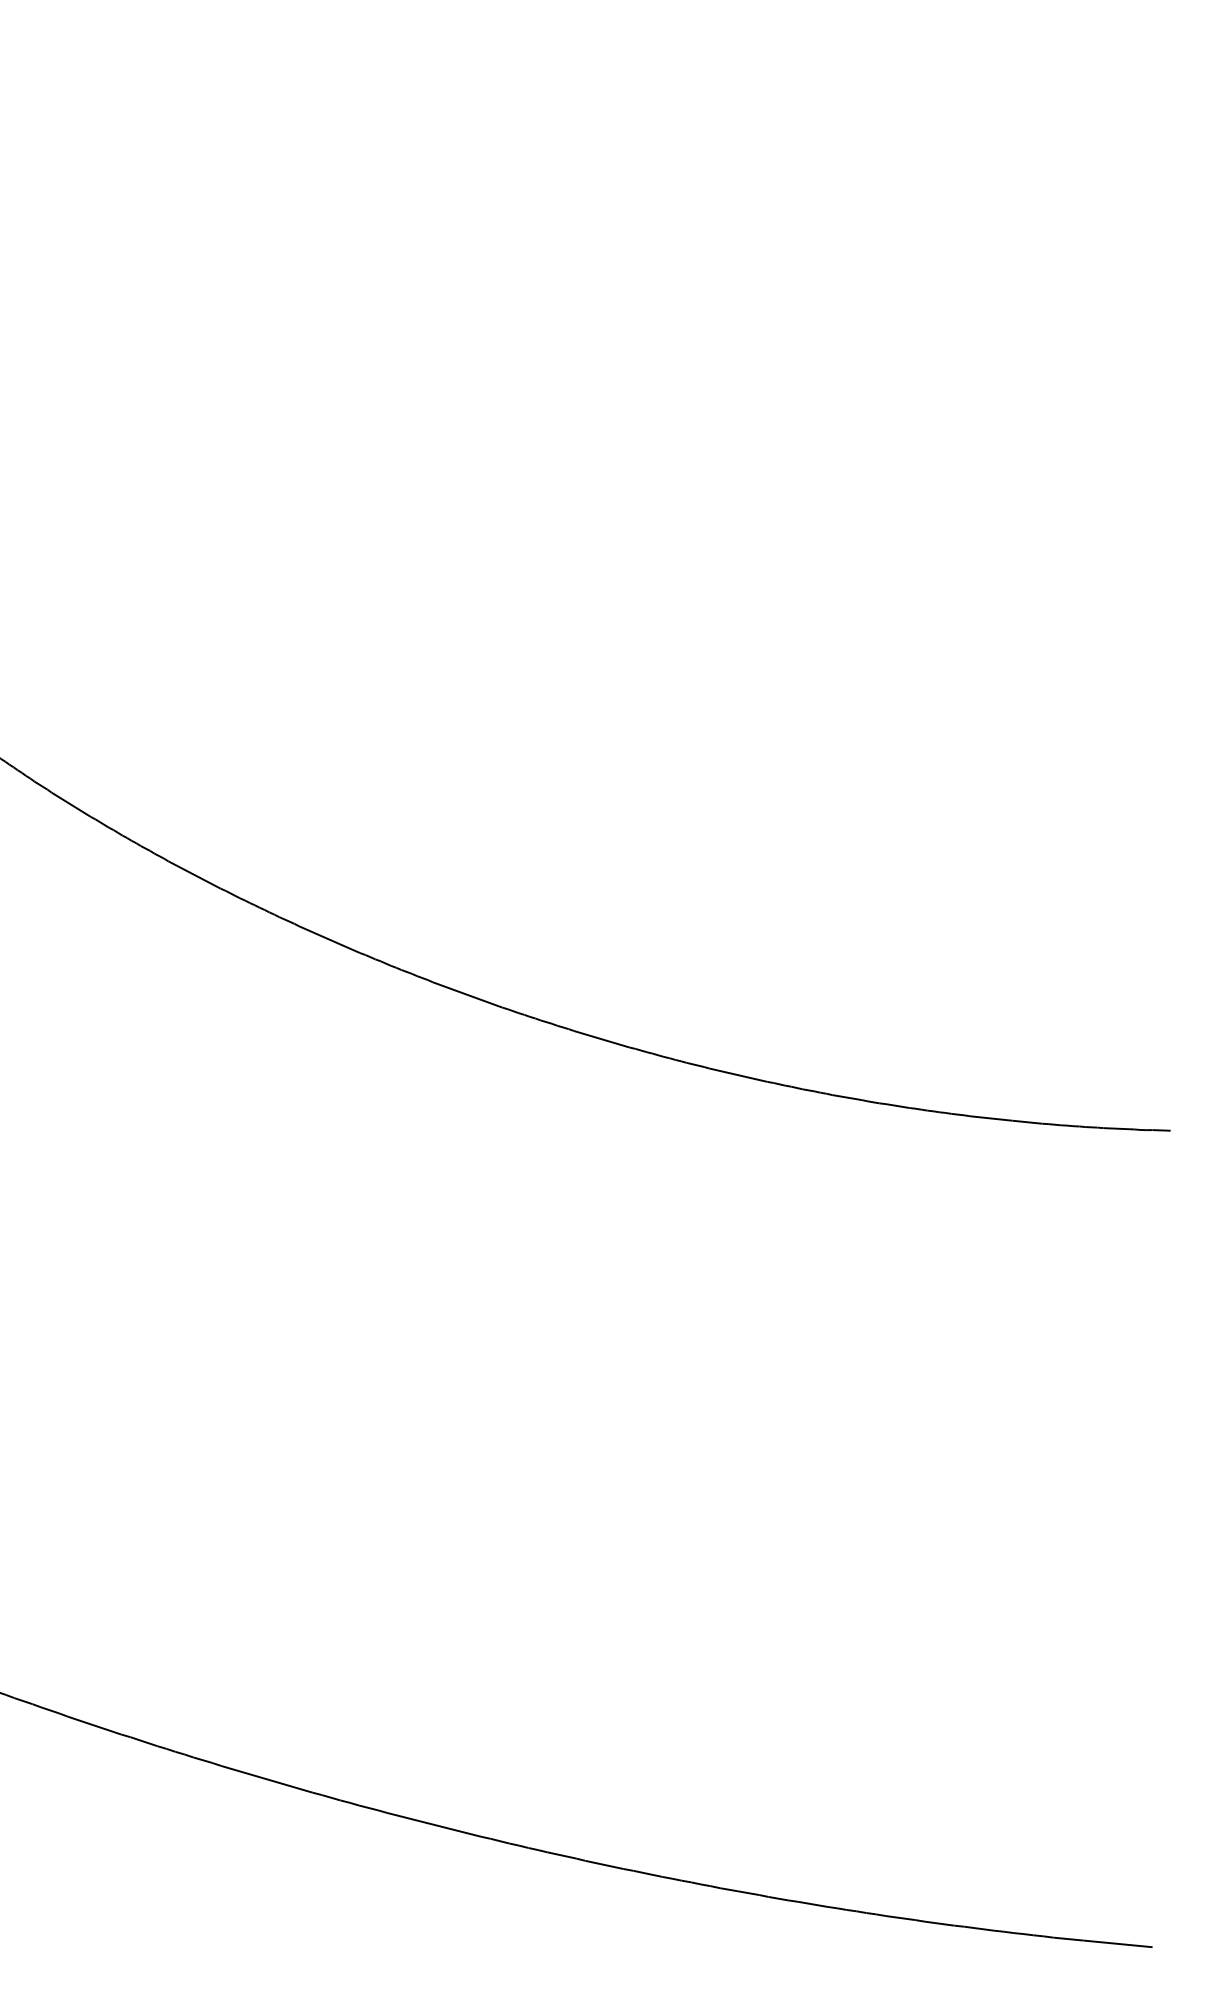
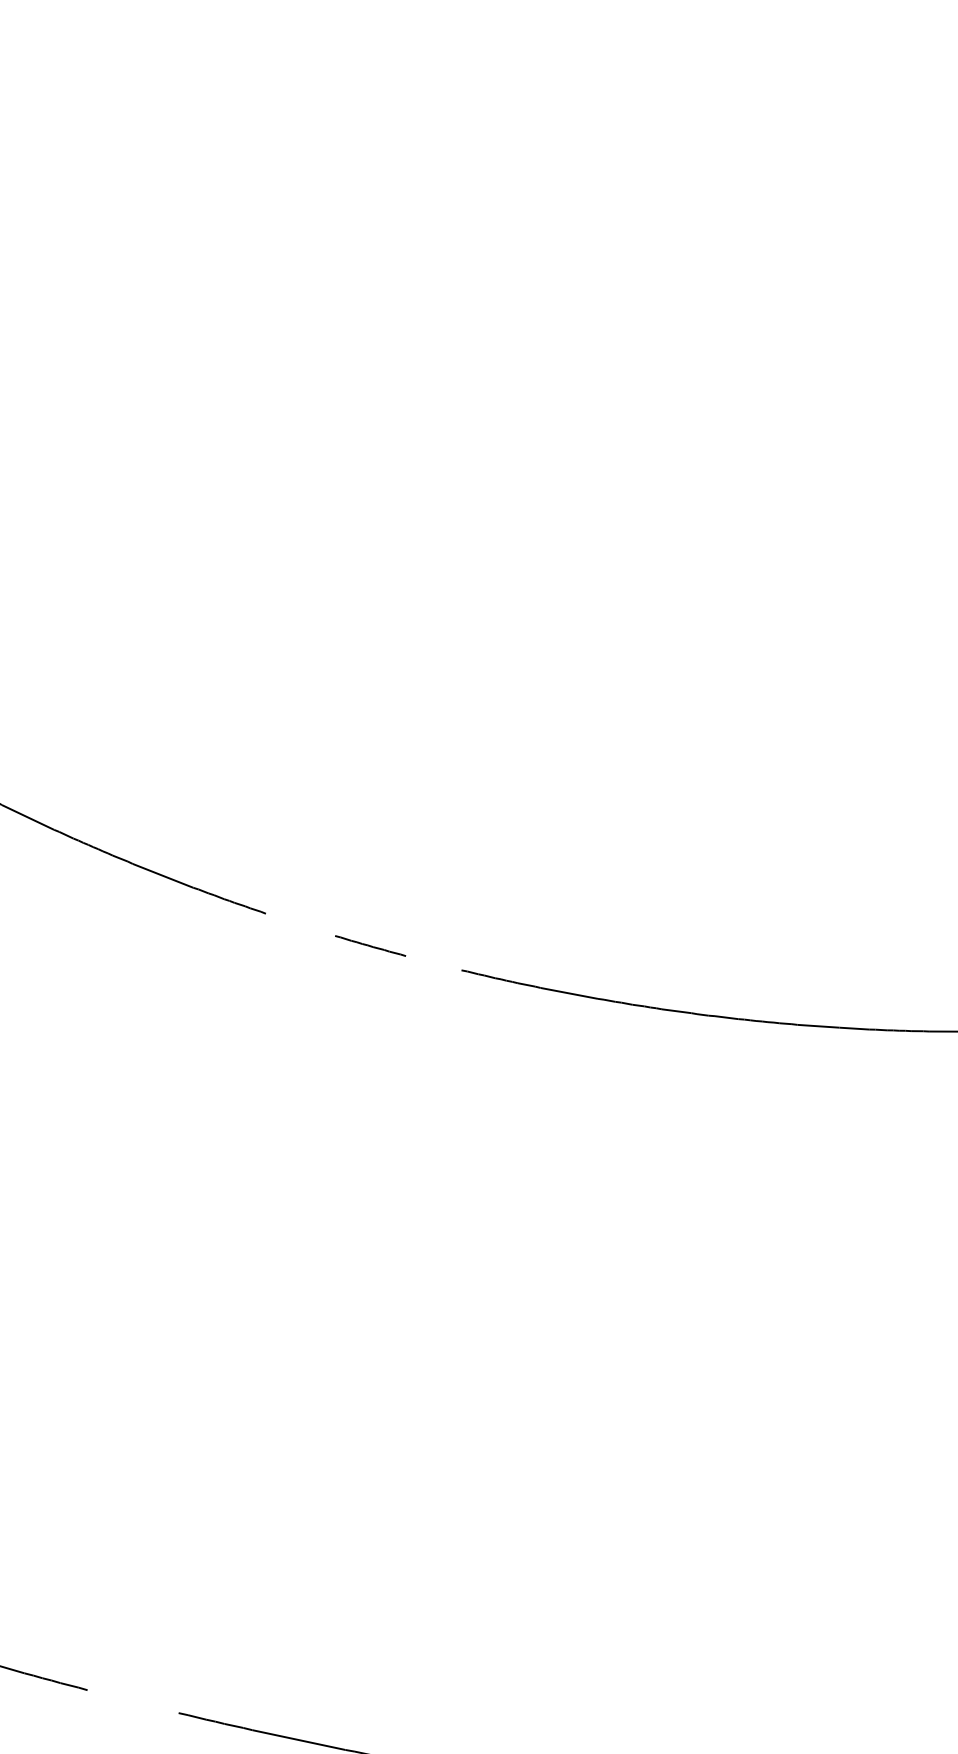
line: (467, 994) -> (300, 924), removed
line: (601, 1038) -> (433, 962), removed
line: (266, 1778) -> (132, 1700), removed

